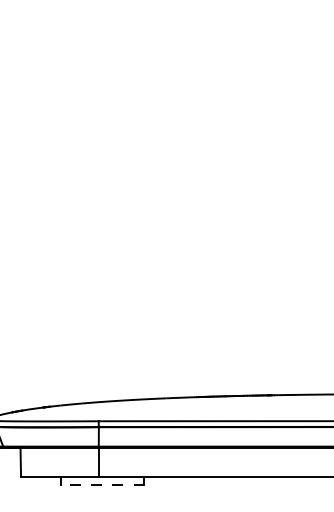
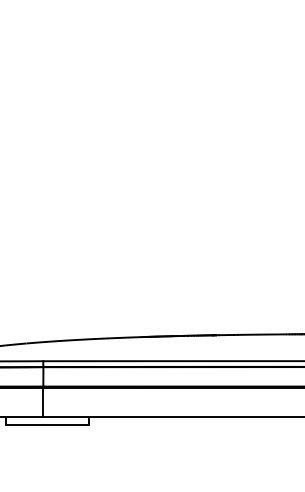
line: (102, 485) -> (47, 425), dashed -> solid

